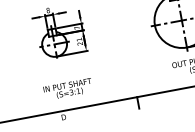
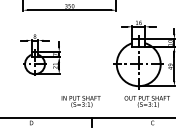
text: (67, 89) -> (80, 101), moved

